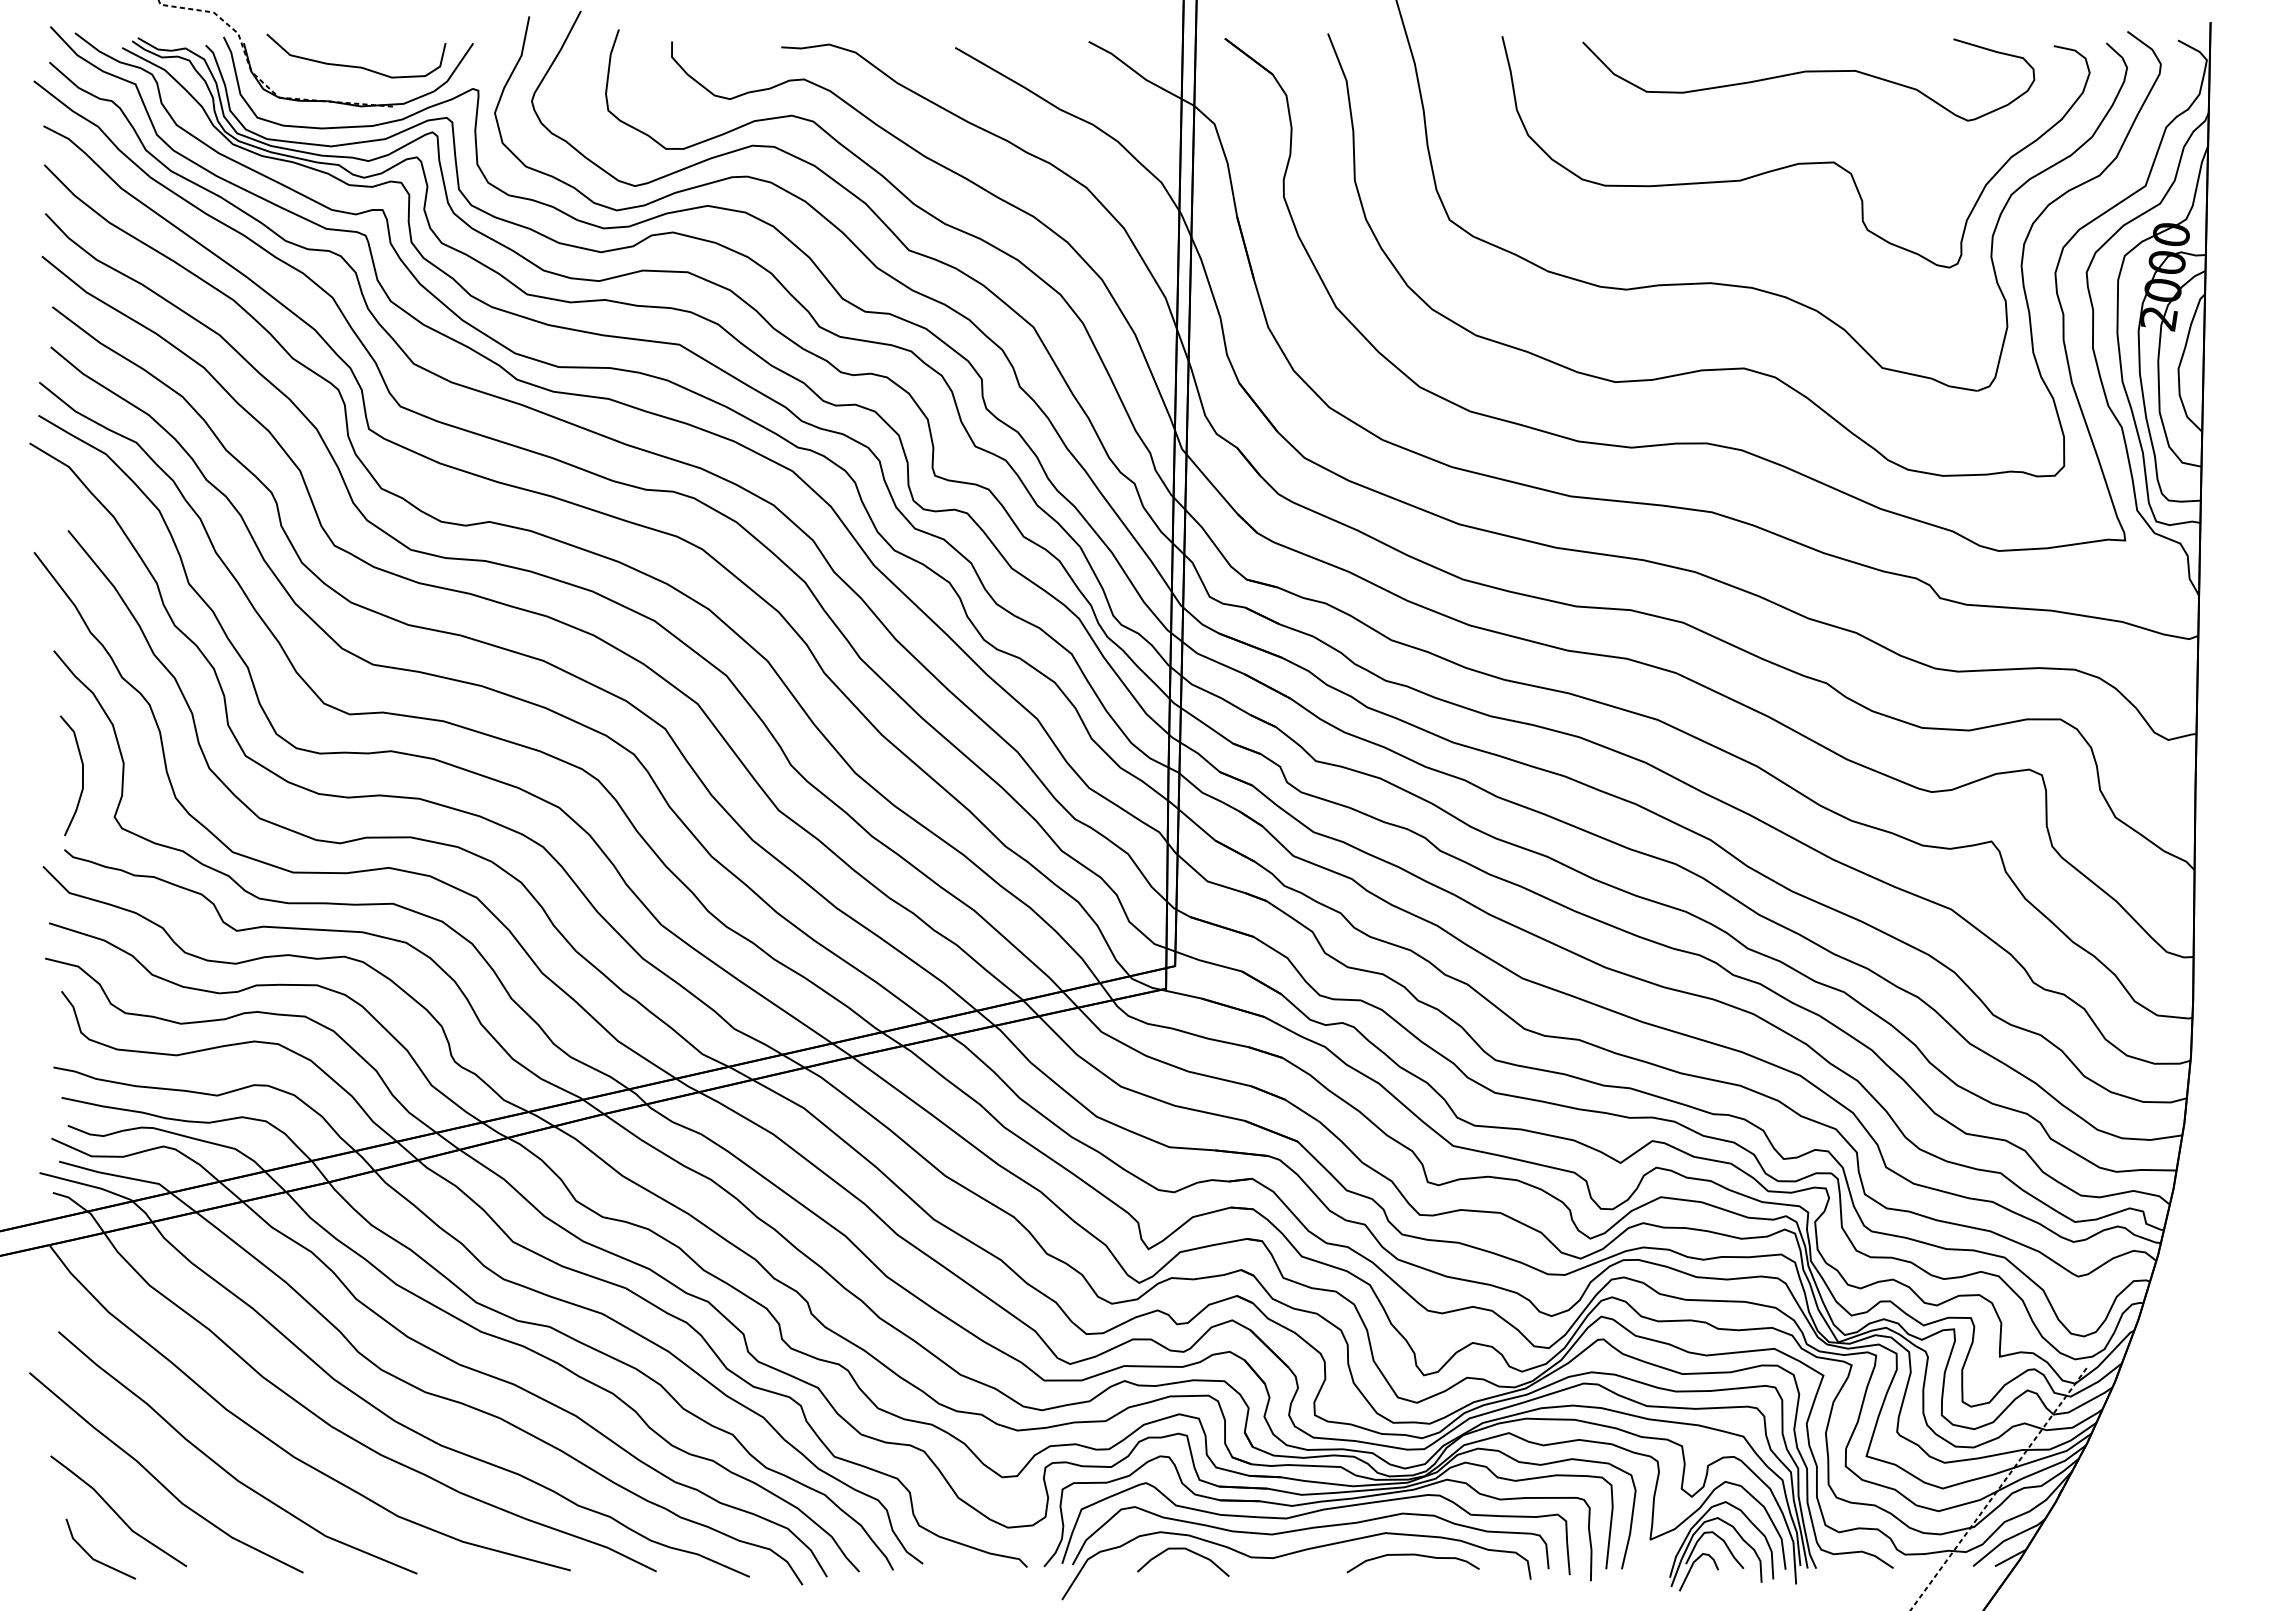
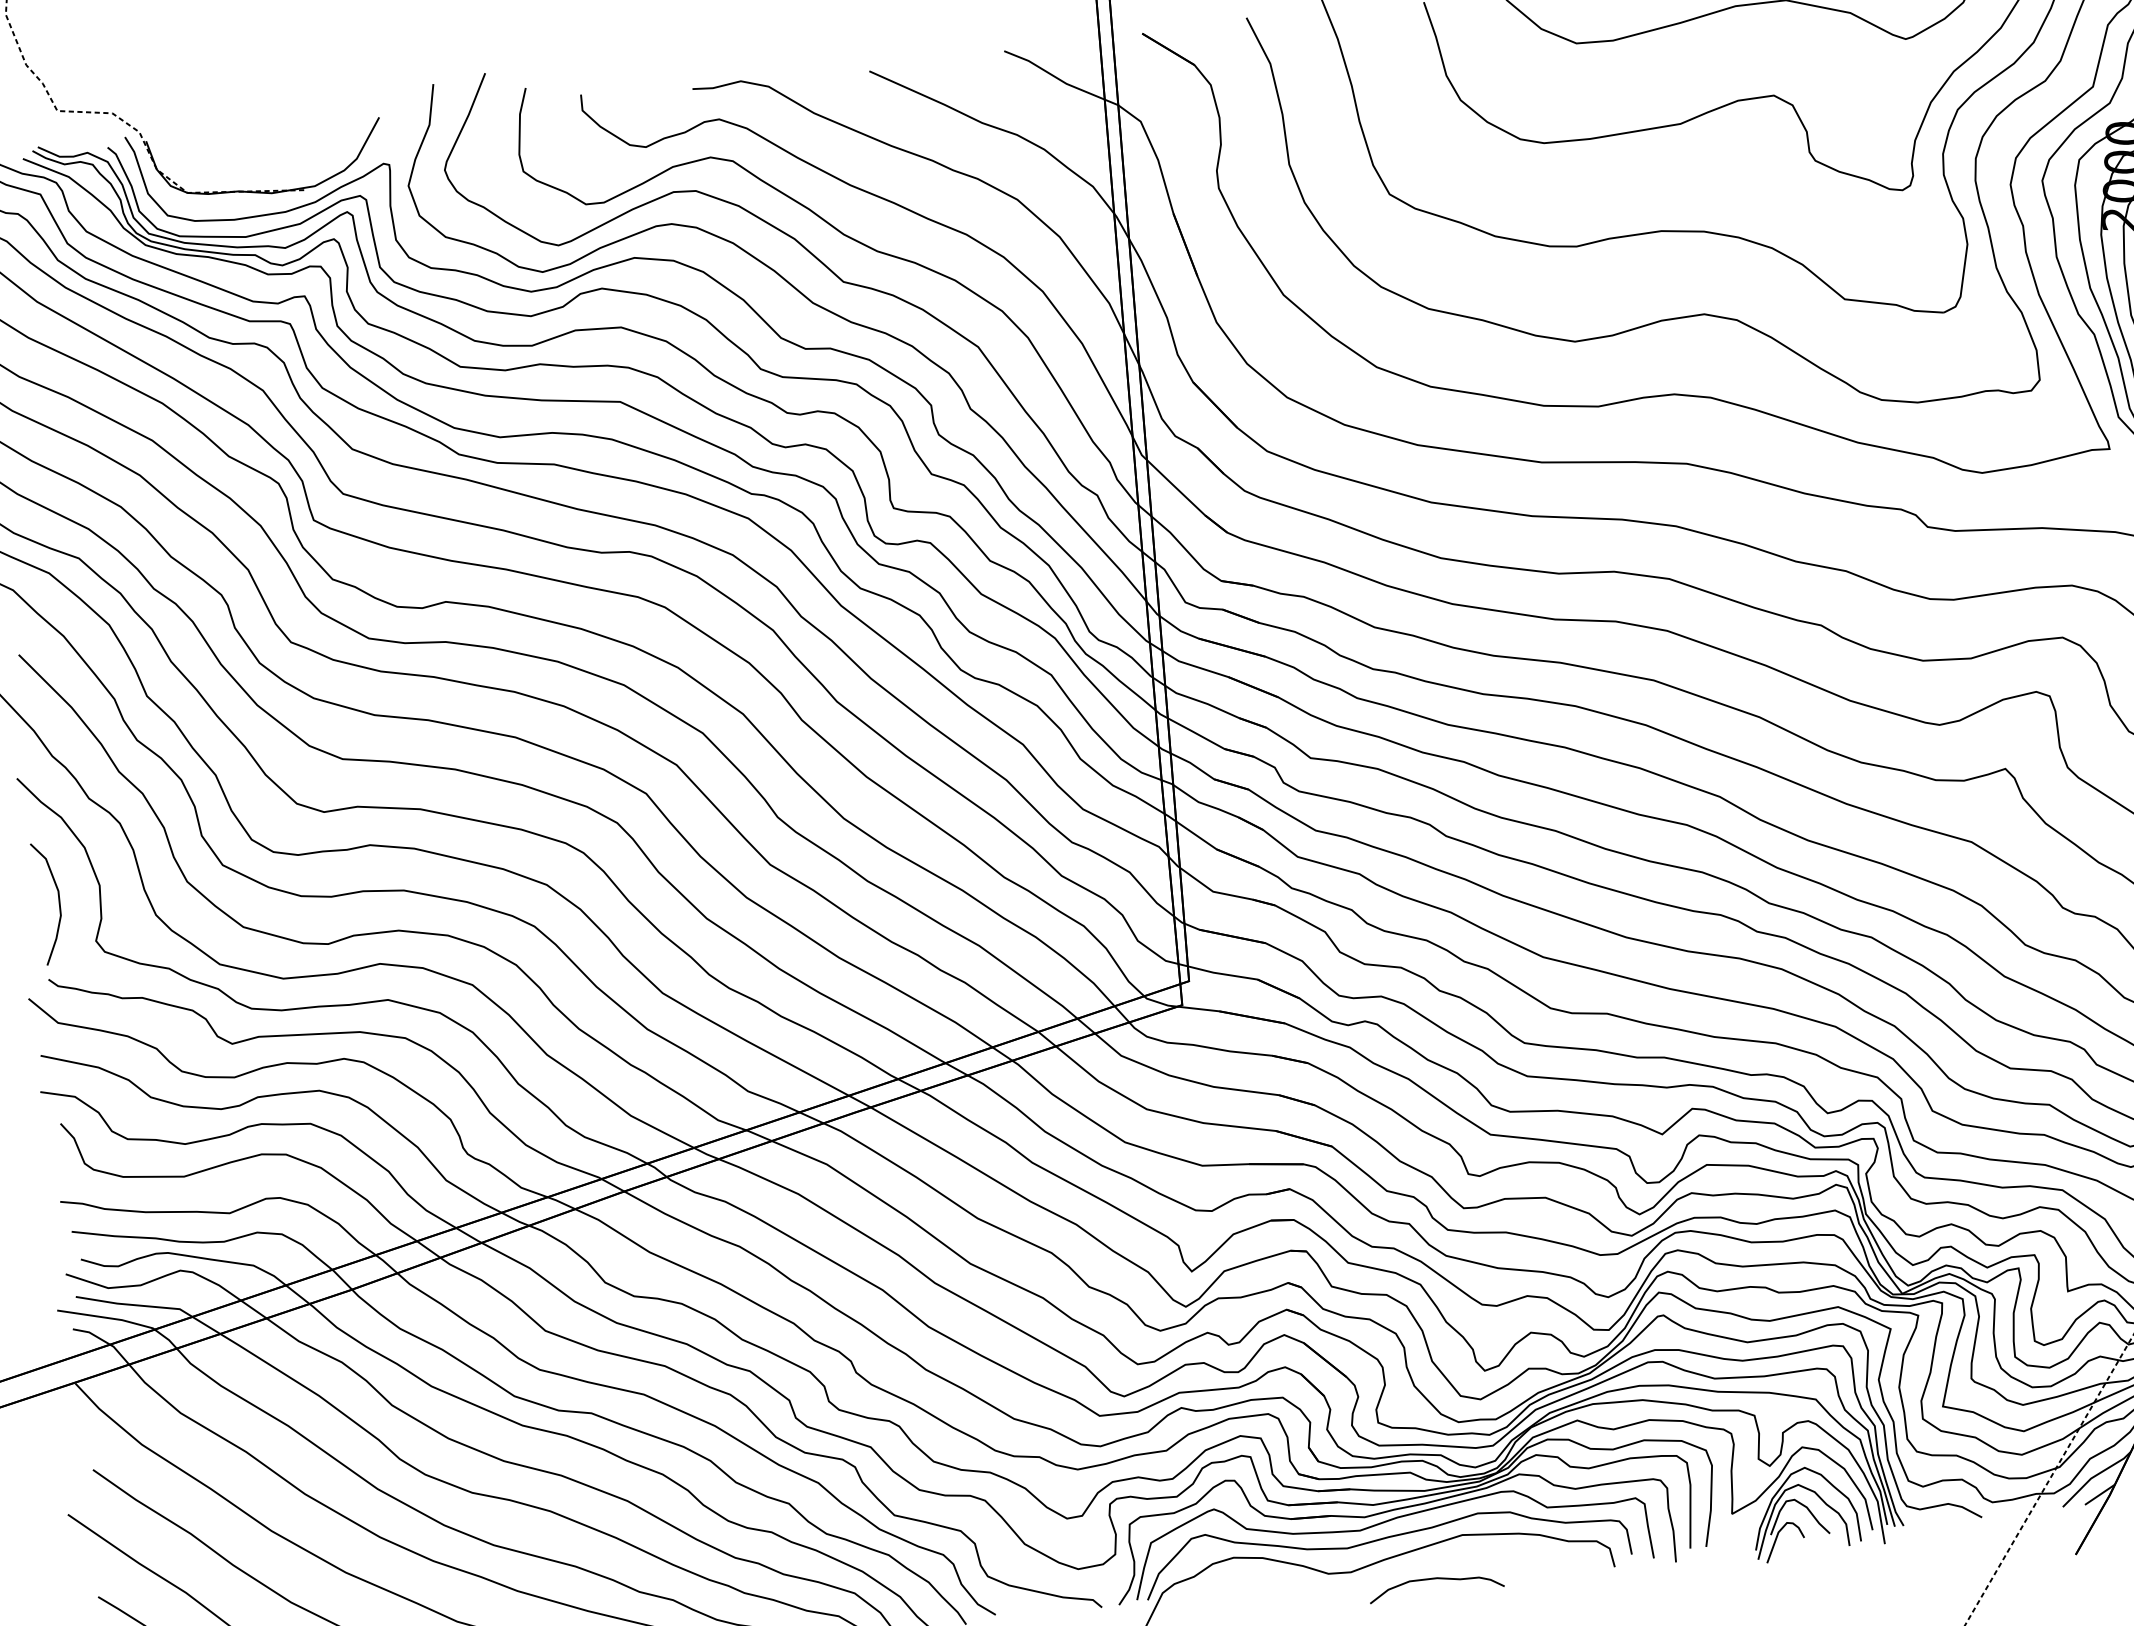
curve: (353, 65) -> (259, 152), removed
curve: (1186, 1550) -> (1261, 1573), removed
curve: (1412, 1555) -> (1435, 1579), moved

